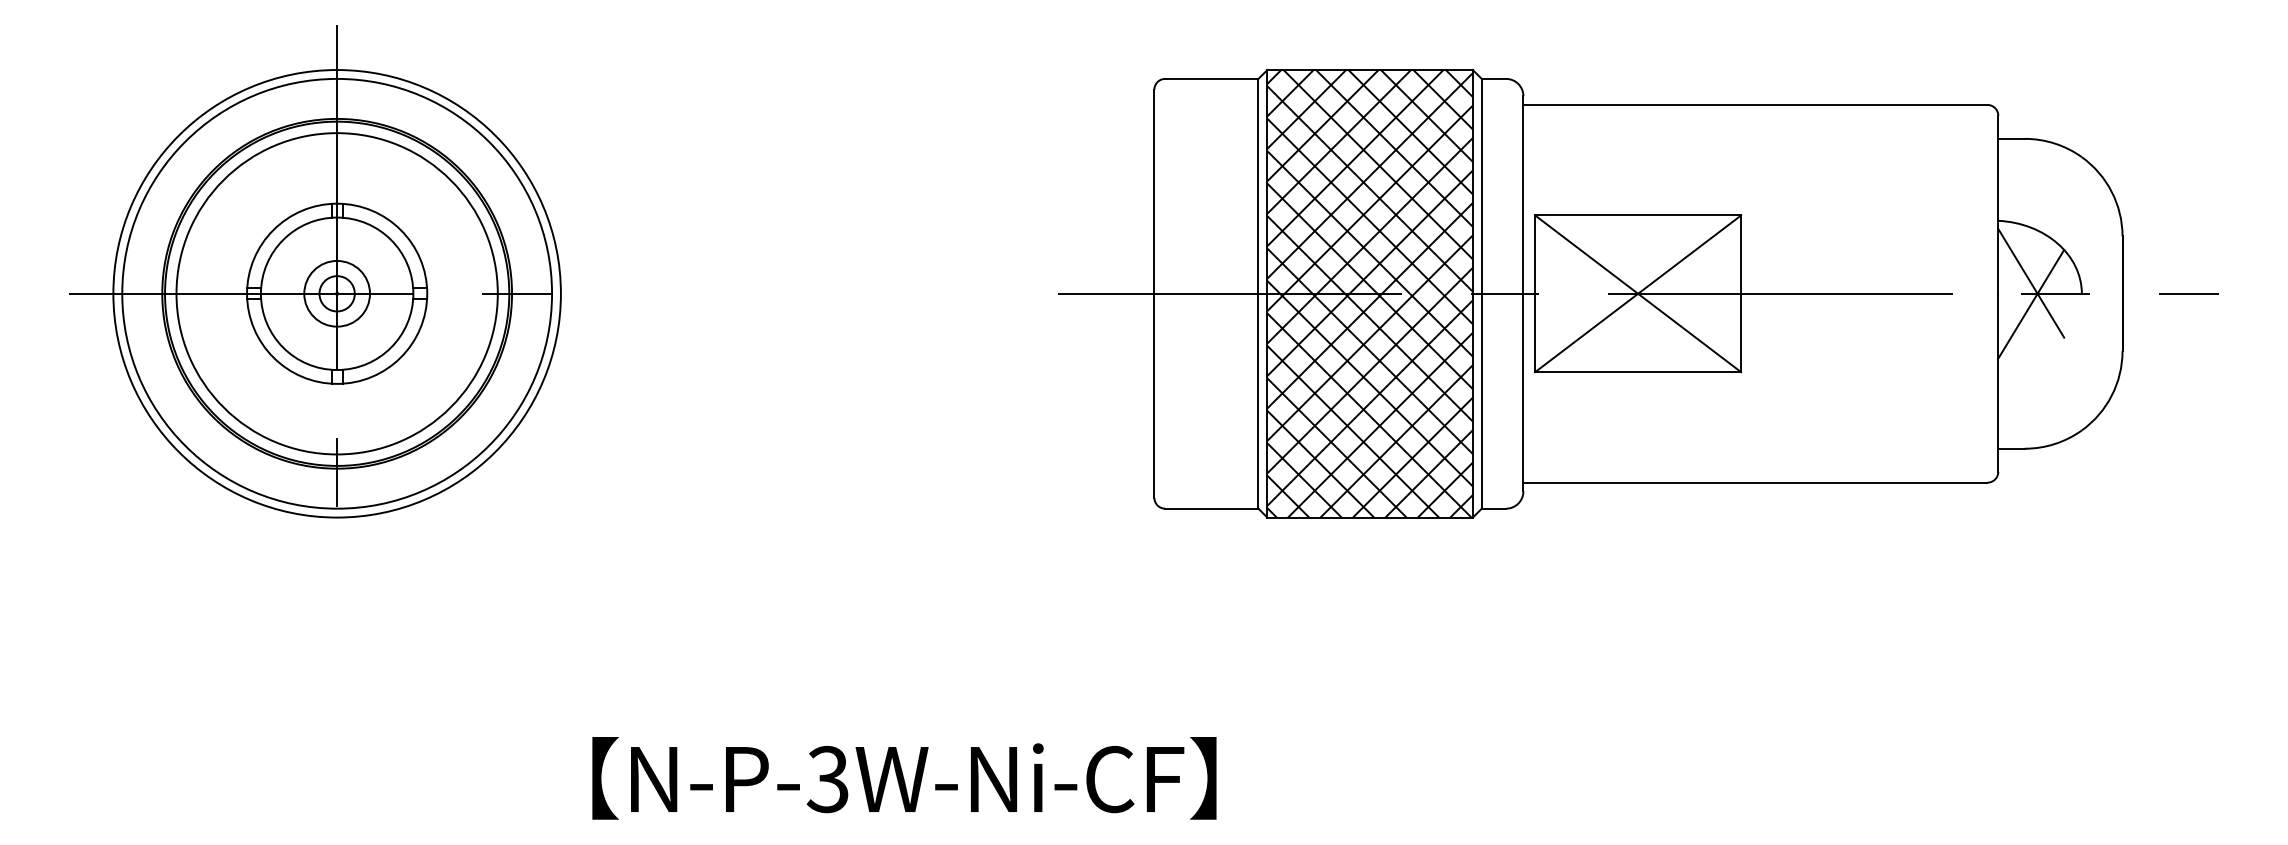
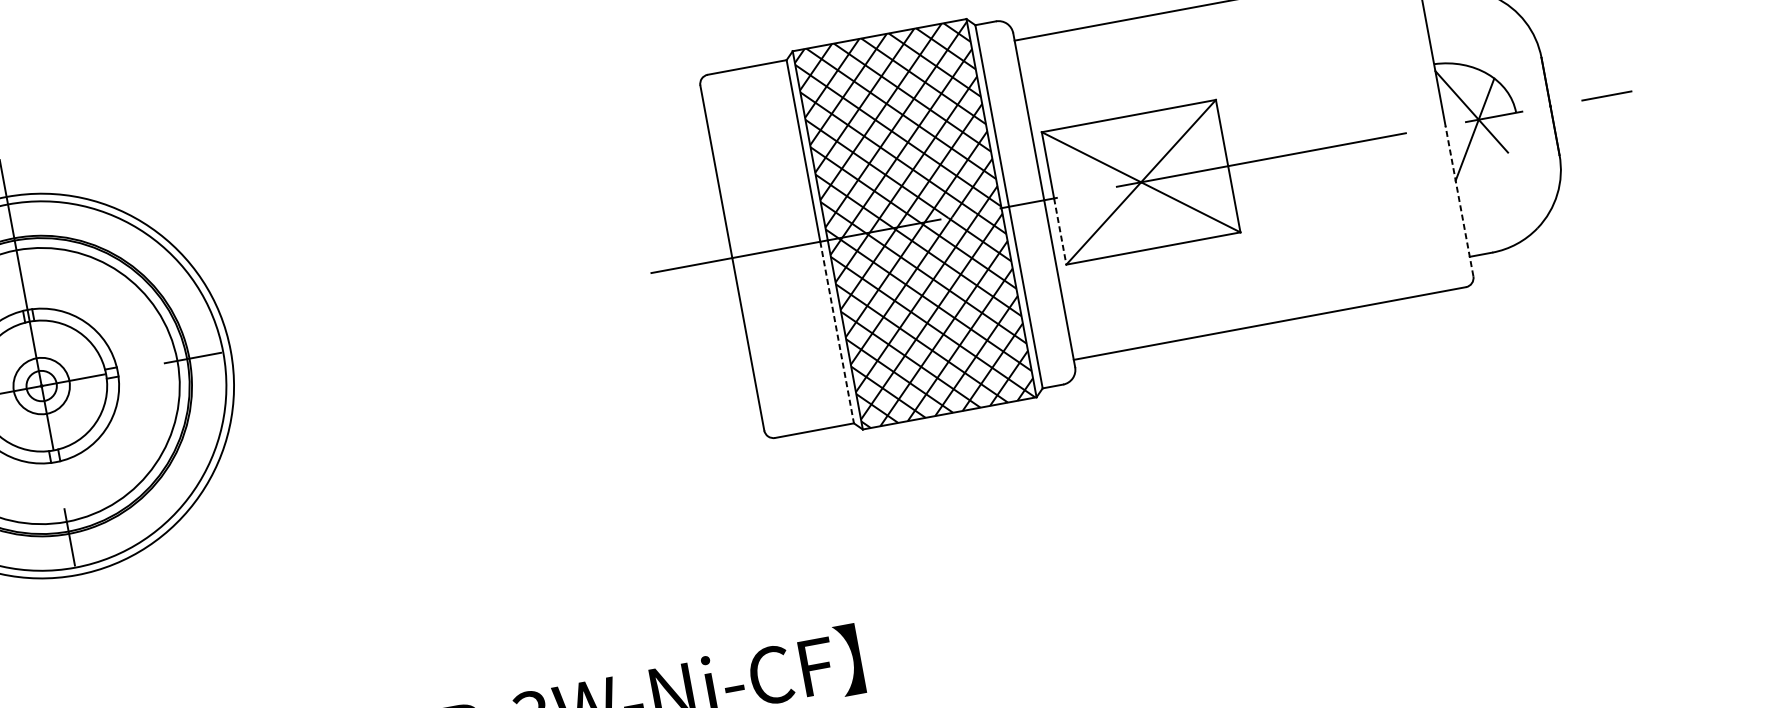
line: (1535, 333) -> (1060, 231), solid -> dashed
line: (1998, 382) -> (1459, 200), solid -> dashed
line: (1258, 401) -> (837, 332), solid -> dashed

